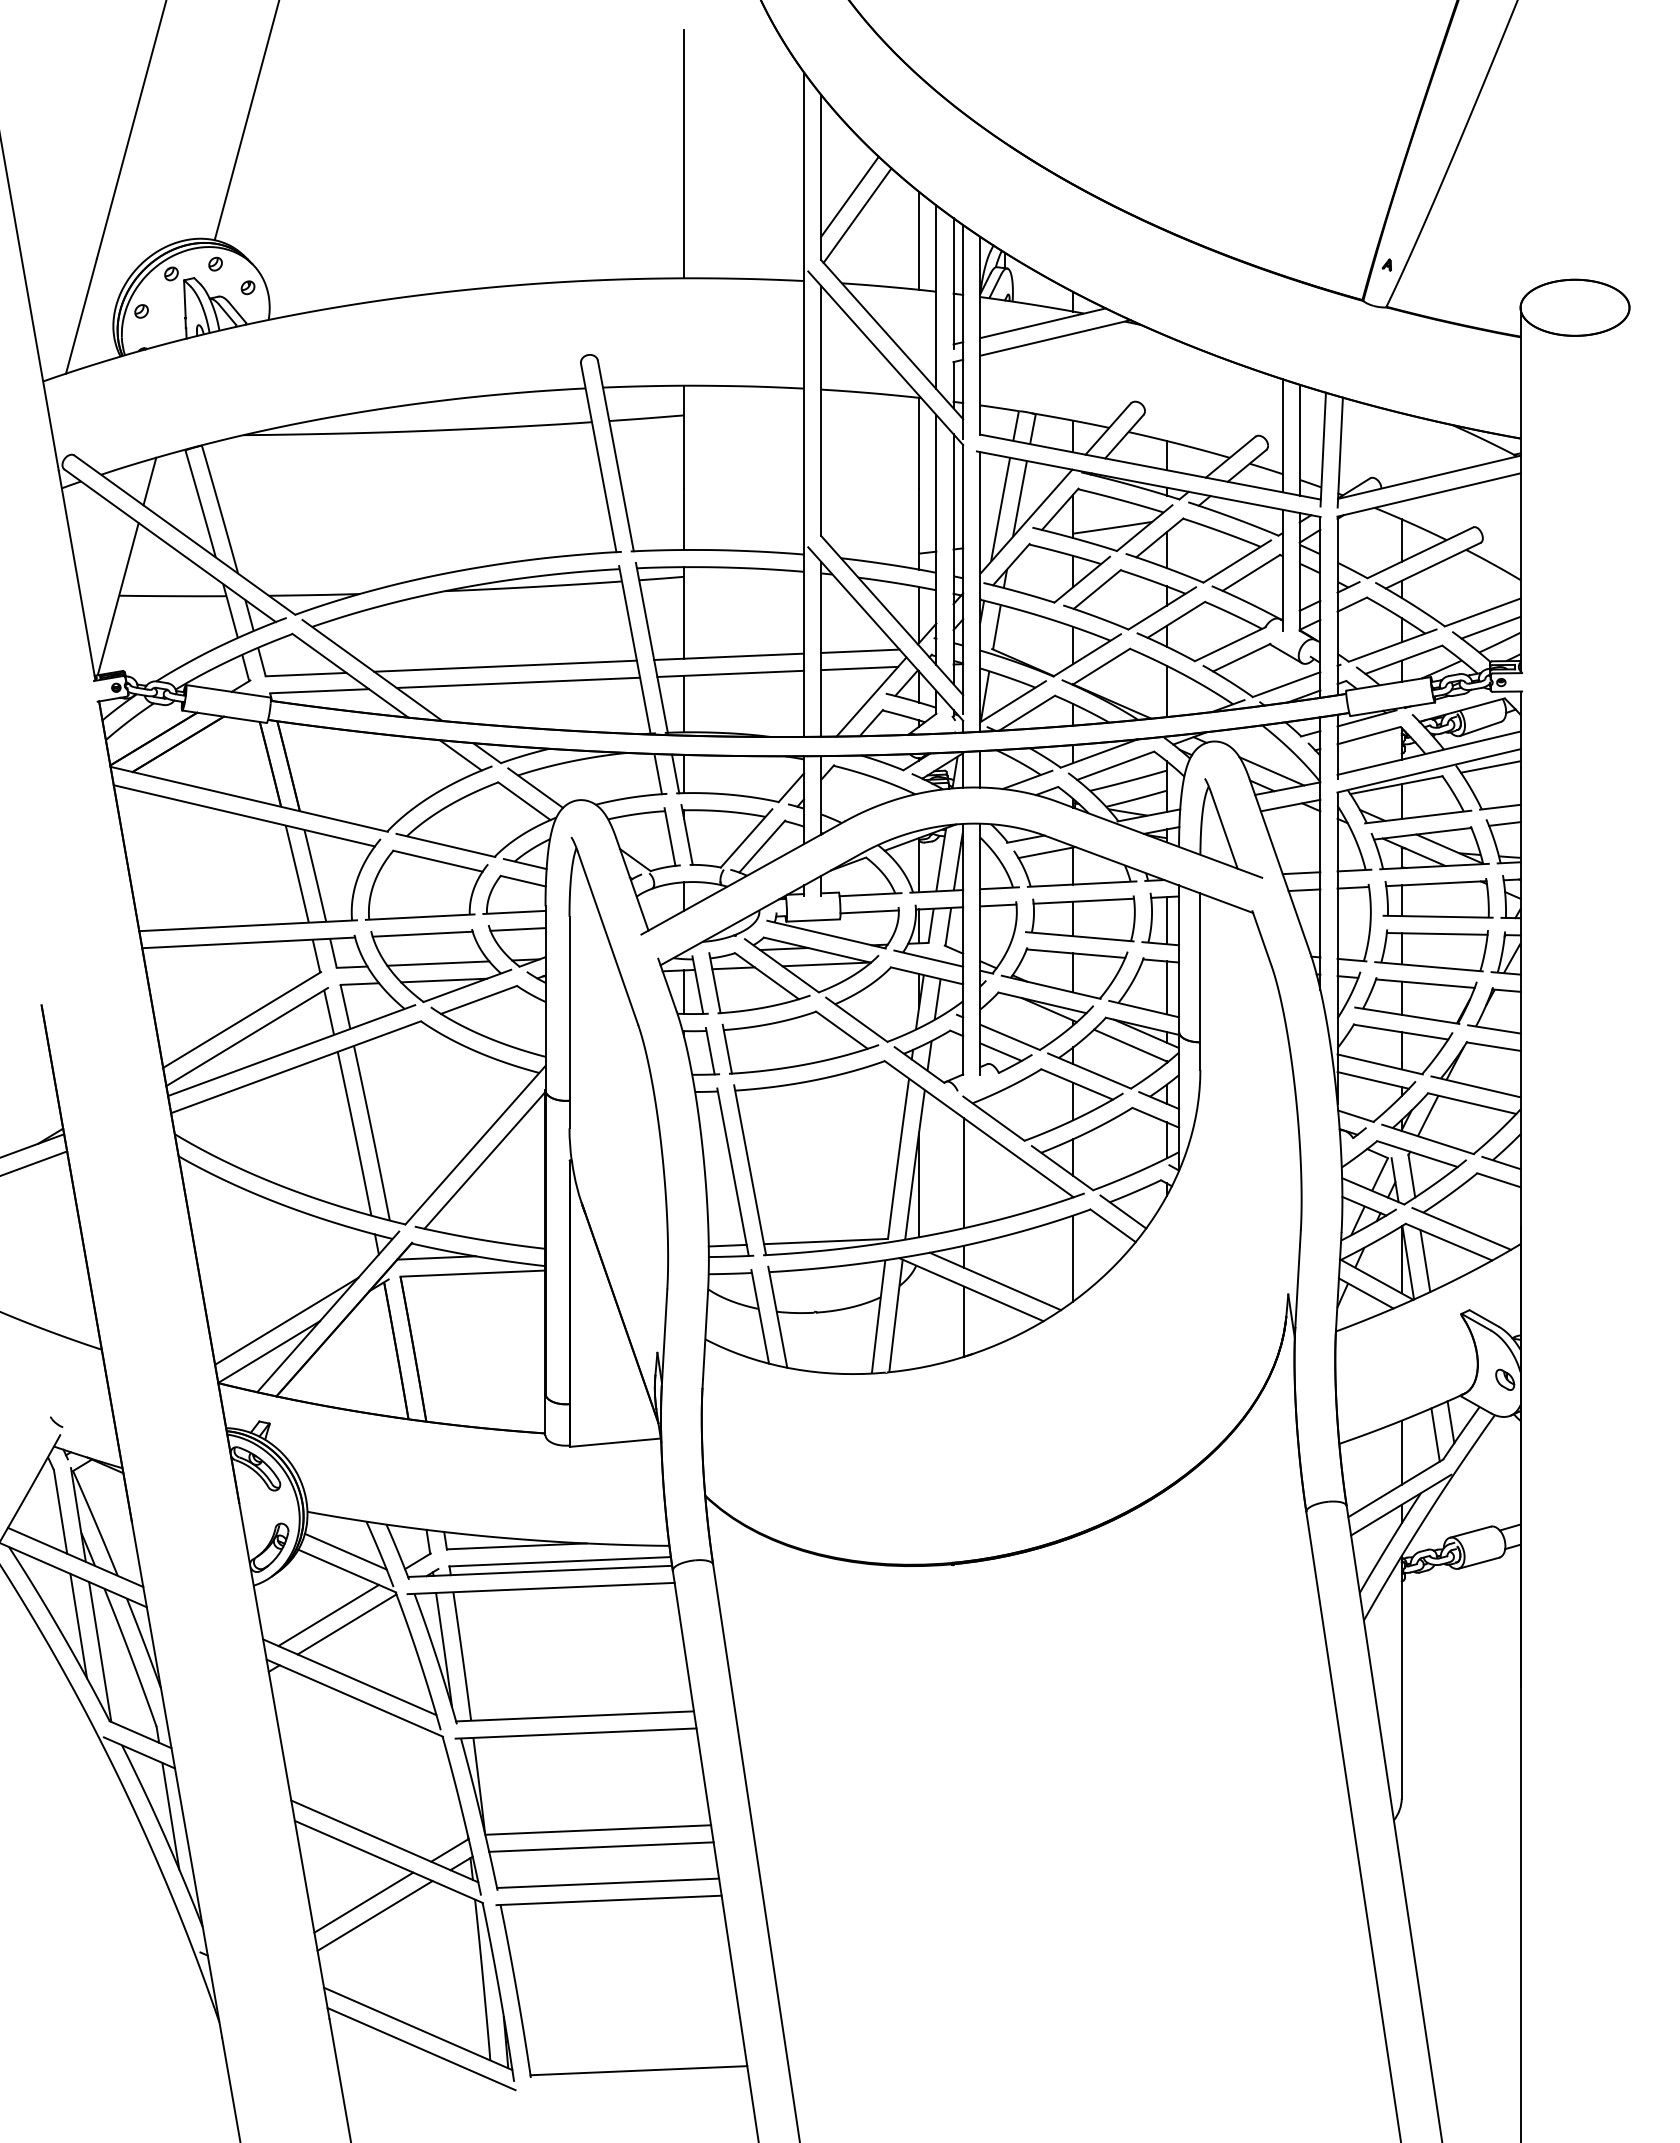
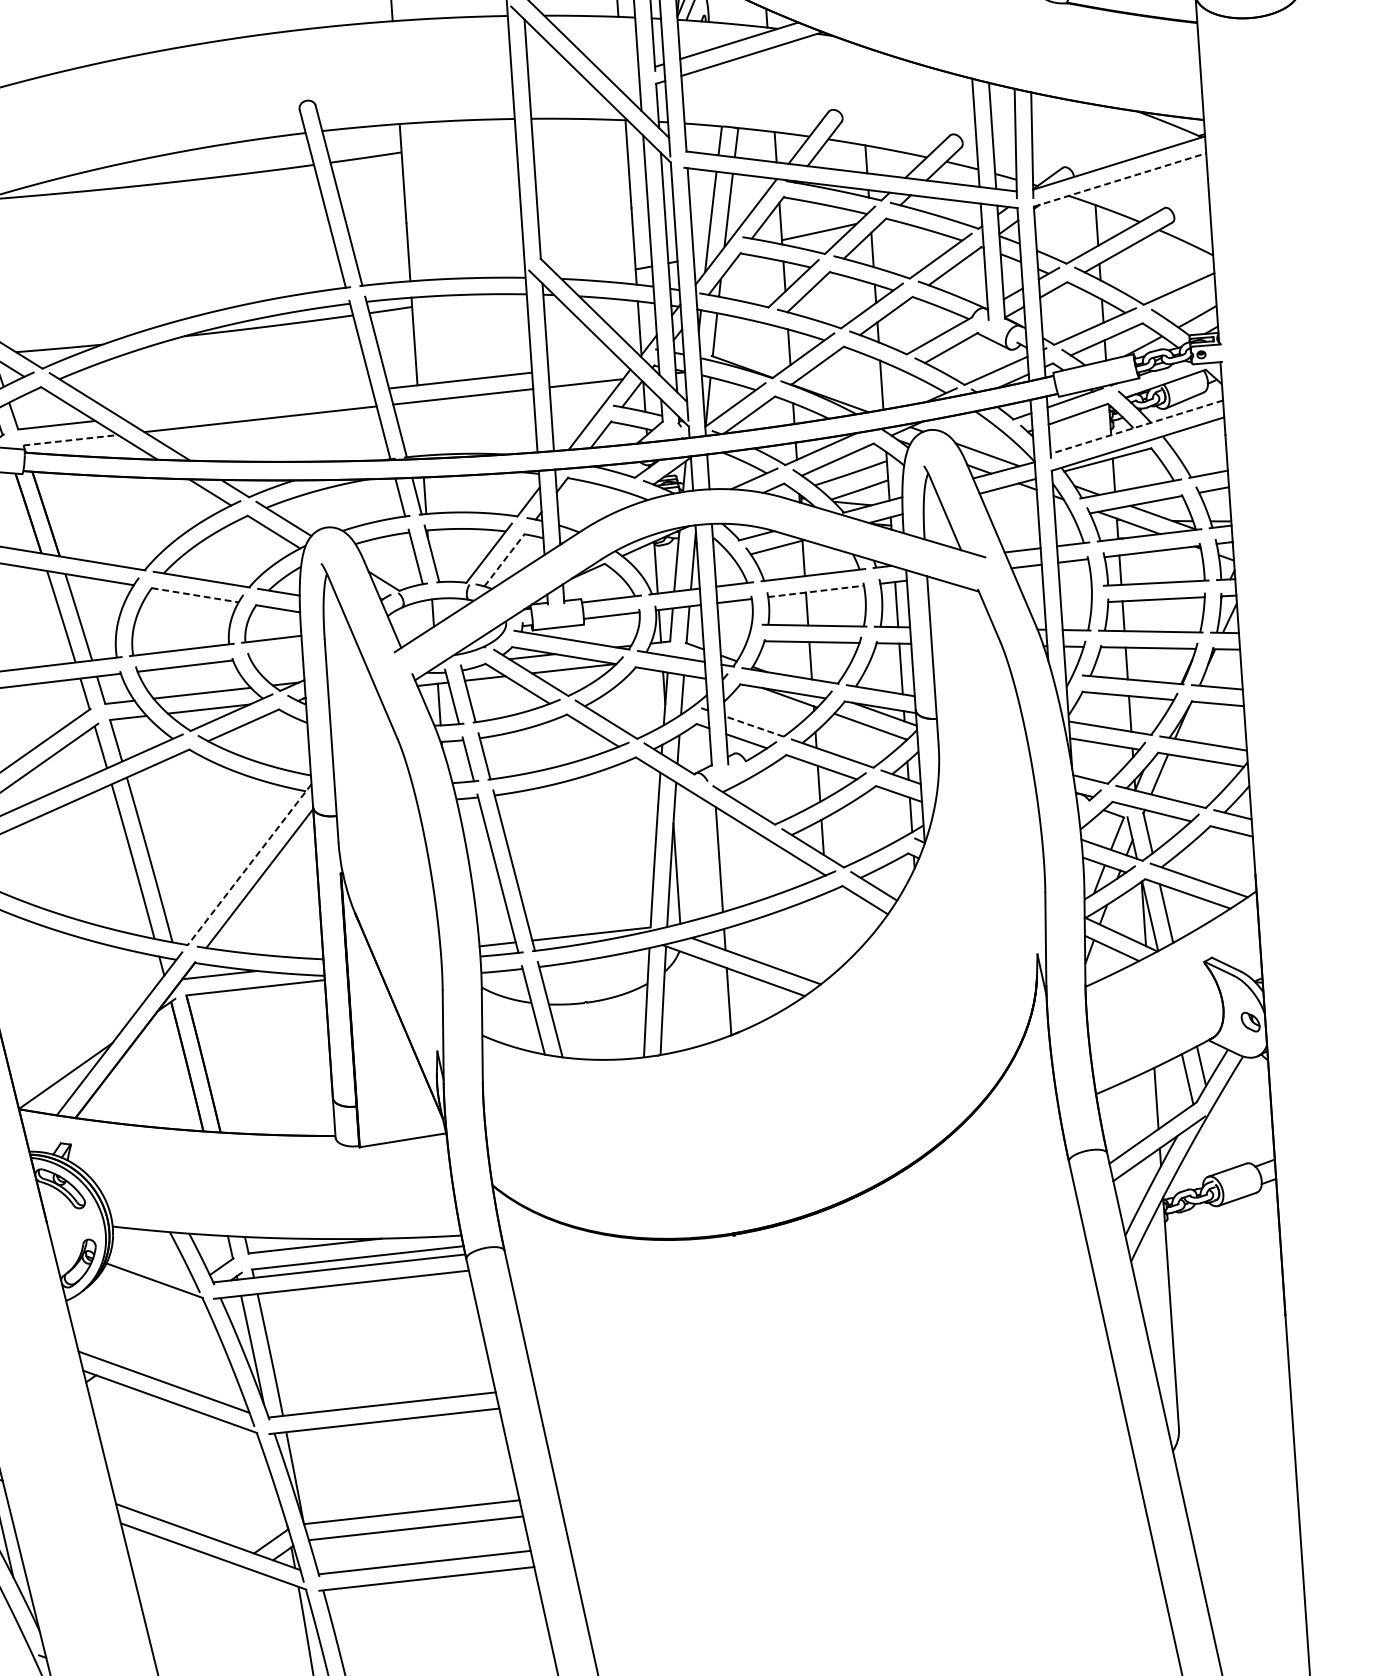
line: (1429, 494) -> (1120, 179), solid -> dashed
line: (1490, 627) -> (1187, 302), removed
line: (860, 650) -> (585, 365), removed
line: (505, 665) -> (247, 403), removed
line: (319, 691) -> (70, 440), solid -> dashed
line: (684, 703) -> (420, 428), removed
line: (1428, 753) -> (1136, 427), solid -> dashed
line: (1490, 766) -> (1196, 435), removed
line: (762, 846) -> (504, 559), solid -> dashed
line: (438, 861) -> (195, 595), solid -> dashed
line: (1084, 901) -> (816, 591), solid -> dashed
line: (517, 929) -> (275, 655), removed
line: (1009, 1037) -> (753, 726), solid -> dashed
line: (475, 1145) -> (249, 864), solid -> dashed
line: (1073, 1258) -> (829, 934), removed
line: (286, 1320) -> (80, 1044), removed
line: (345, 1551) -> (151, 1262), removed
line: (328, 1615) -> (139, 1324), removed
line: (346, 1624) -> (157, 1331), removed
line: (363, 1902) -> (191, 1596), removed
line: (374, 1915) -> (203, 1608), removed

